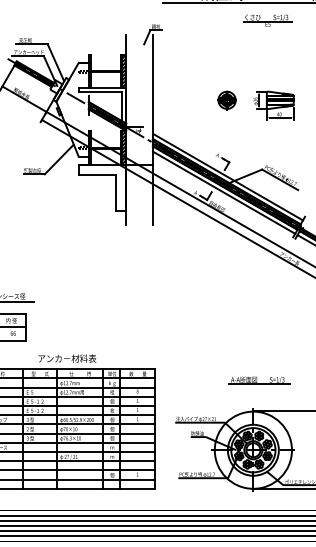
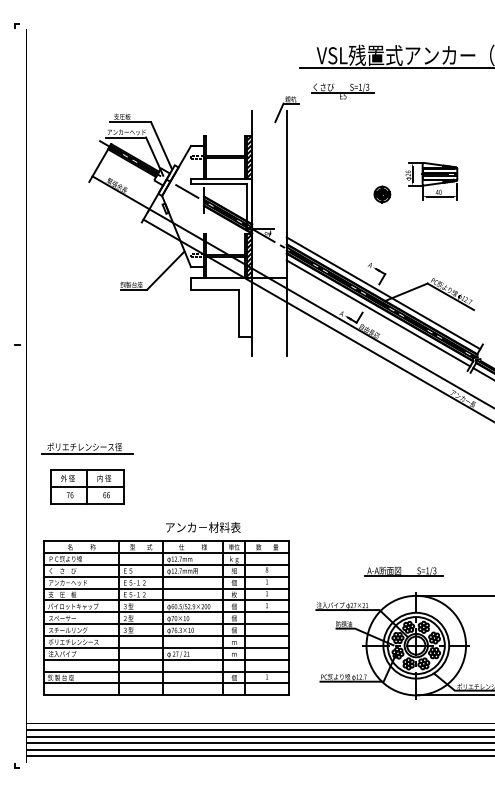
part: (267, 20) -> (342, 91), moved
part: (227, 100) -> (382, 194), size x0.7
part: (273, 105) -> (431, 181), moved
text: (67, 358) -> (203, 527), moved
part: (258, 380) -> (403, 571), moved

